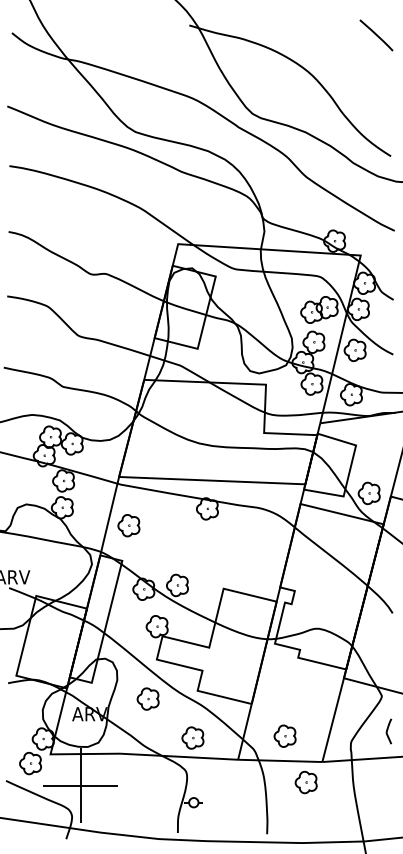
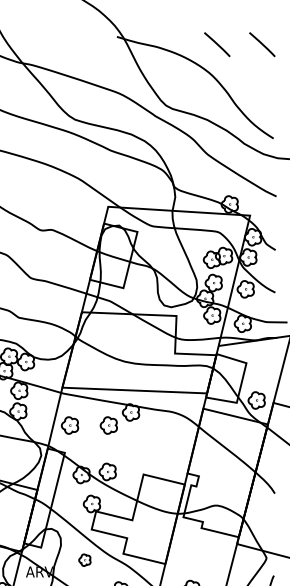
line: (318, 35) -> (217, 44), added
part: (178, 525) -> (108, 425), added
part: (147, 698) -> (84, 559), size x0.7

